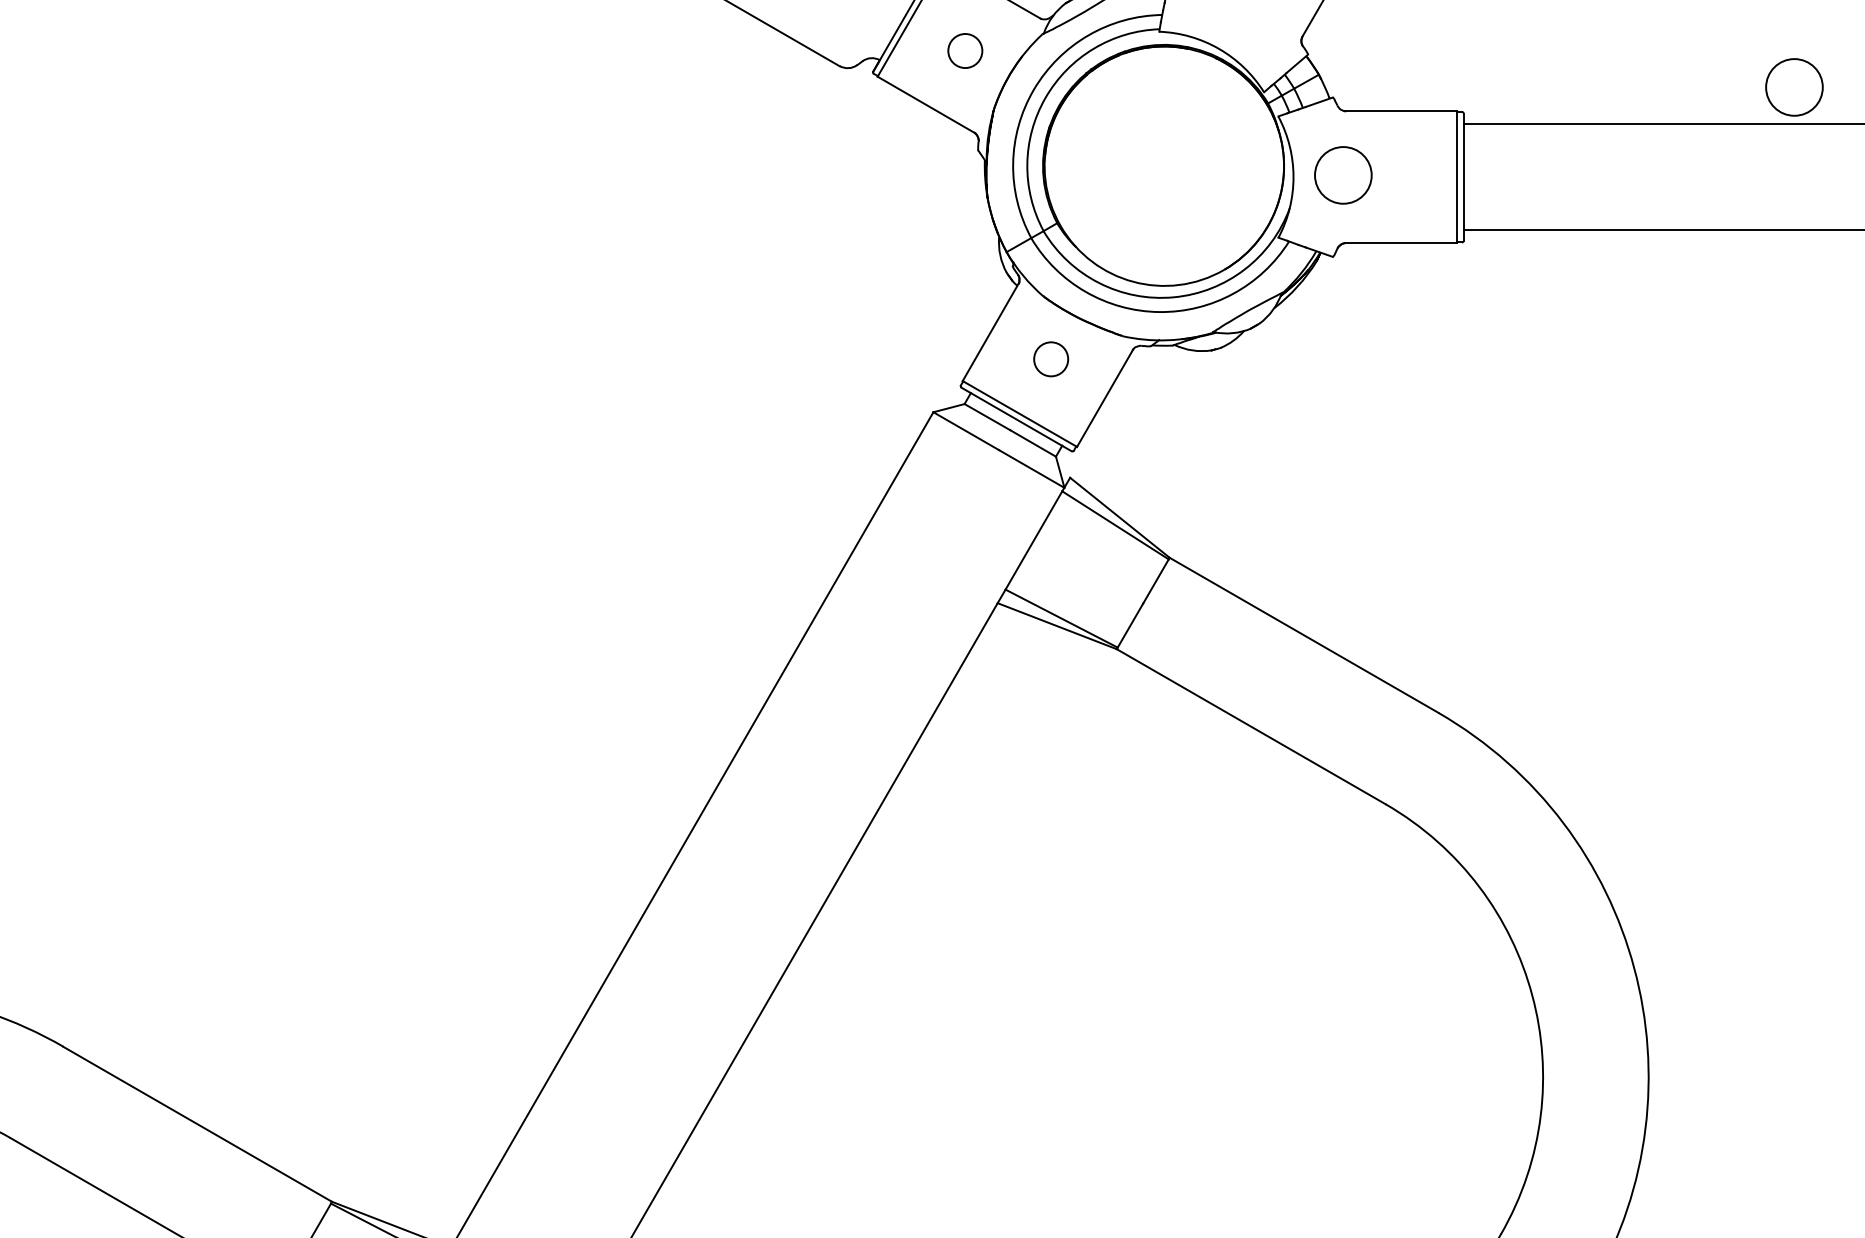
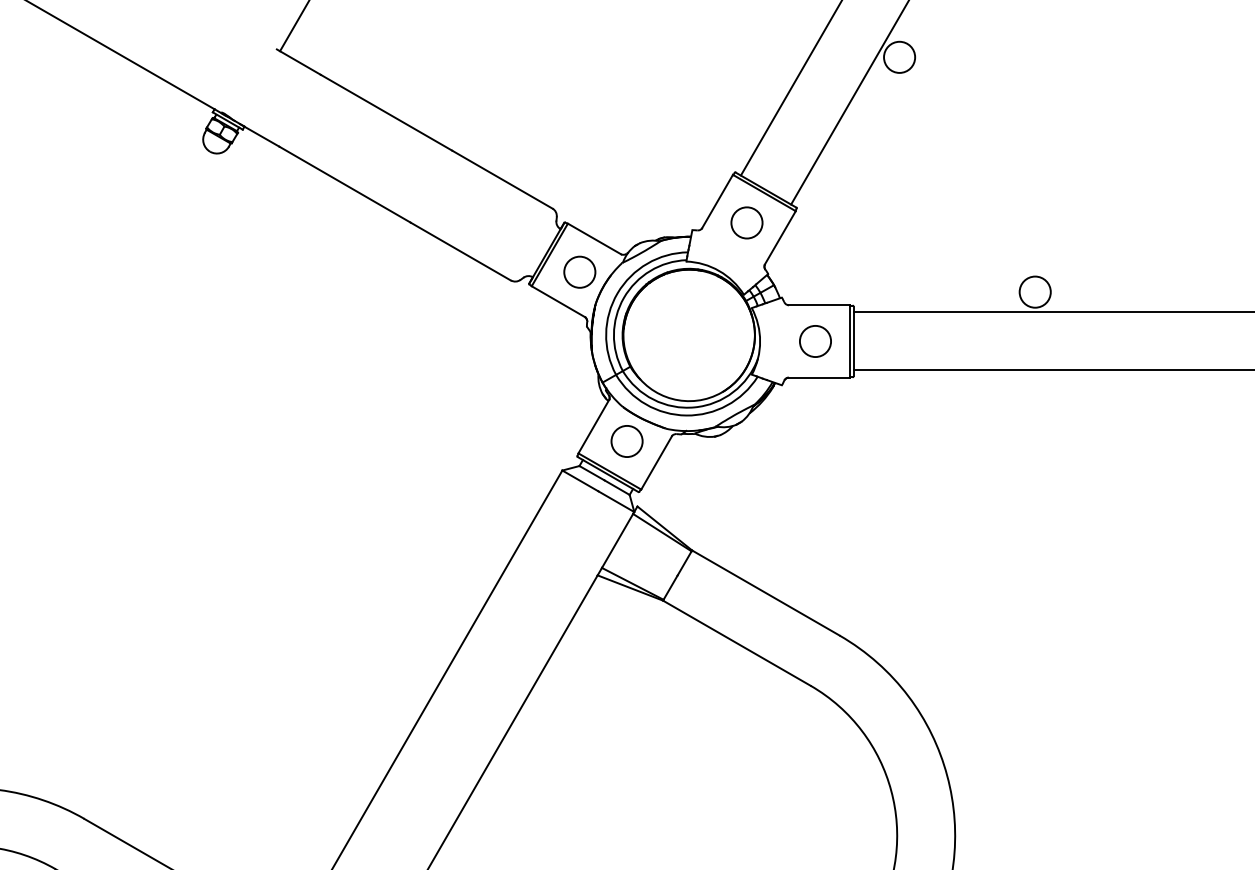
circle: (964, 49) -> (579, 271), size x1.67
circle: (1343, 175) -> (815, 341), moved
circle: (1050, 359) -> (626, 441), size x1.67

